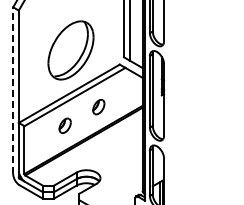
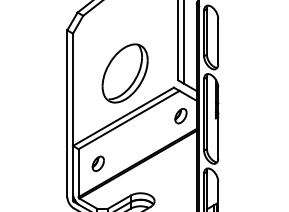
line: (13, 90) -> (67, 113), dashed -> solid
part: (98, 107) -> (180, 116), moved
part: (64, 125) -> (97, 163), moved

